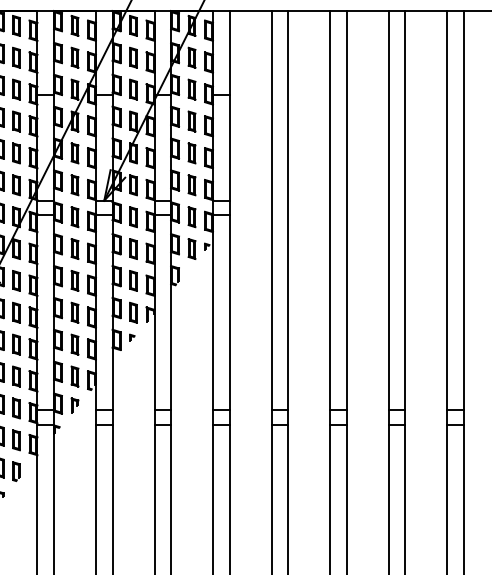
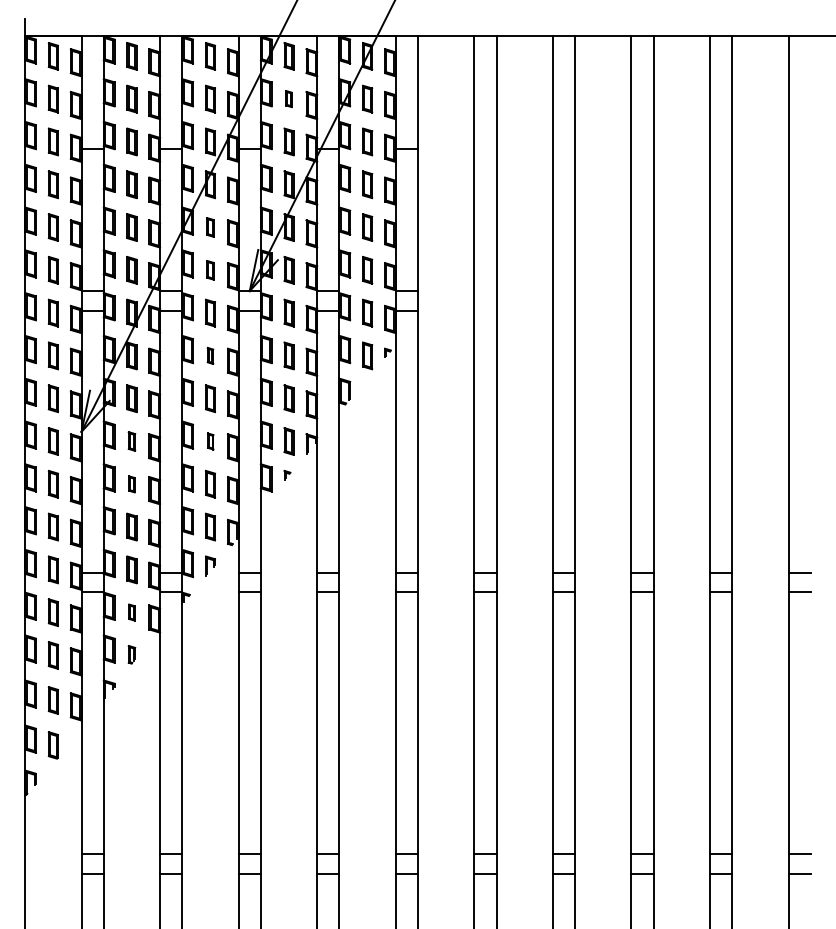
part: (133, 57) -> (288, 98), size x0.6
part: (75, 153) -> (210, 227), size x0.7
part: (75, 185) -> (210, 270), size x0.7
part: (75, 248) -> (210, 355), size x0.6
part: (16, 312) -> (131, 441), size x0.7
part: (75, 312) -> (210, 441), size x0.6
part: (16, 344) -> (131, 484), size x0.6
part: (16, 440) -> (131, 612), size x0.6
part: (16, 471) -> (131, 654), size x0.7

